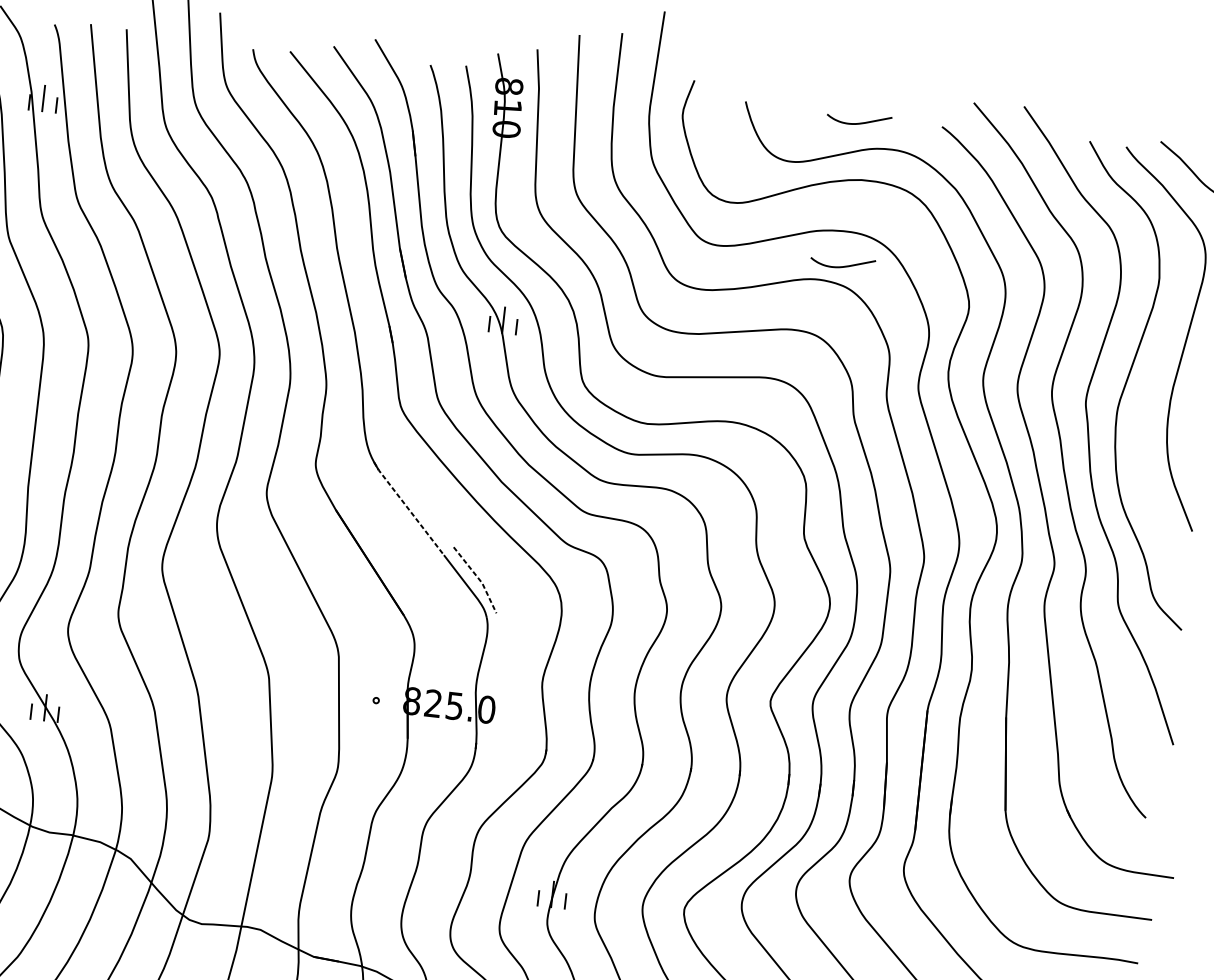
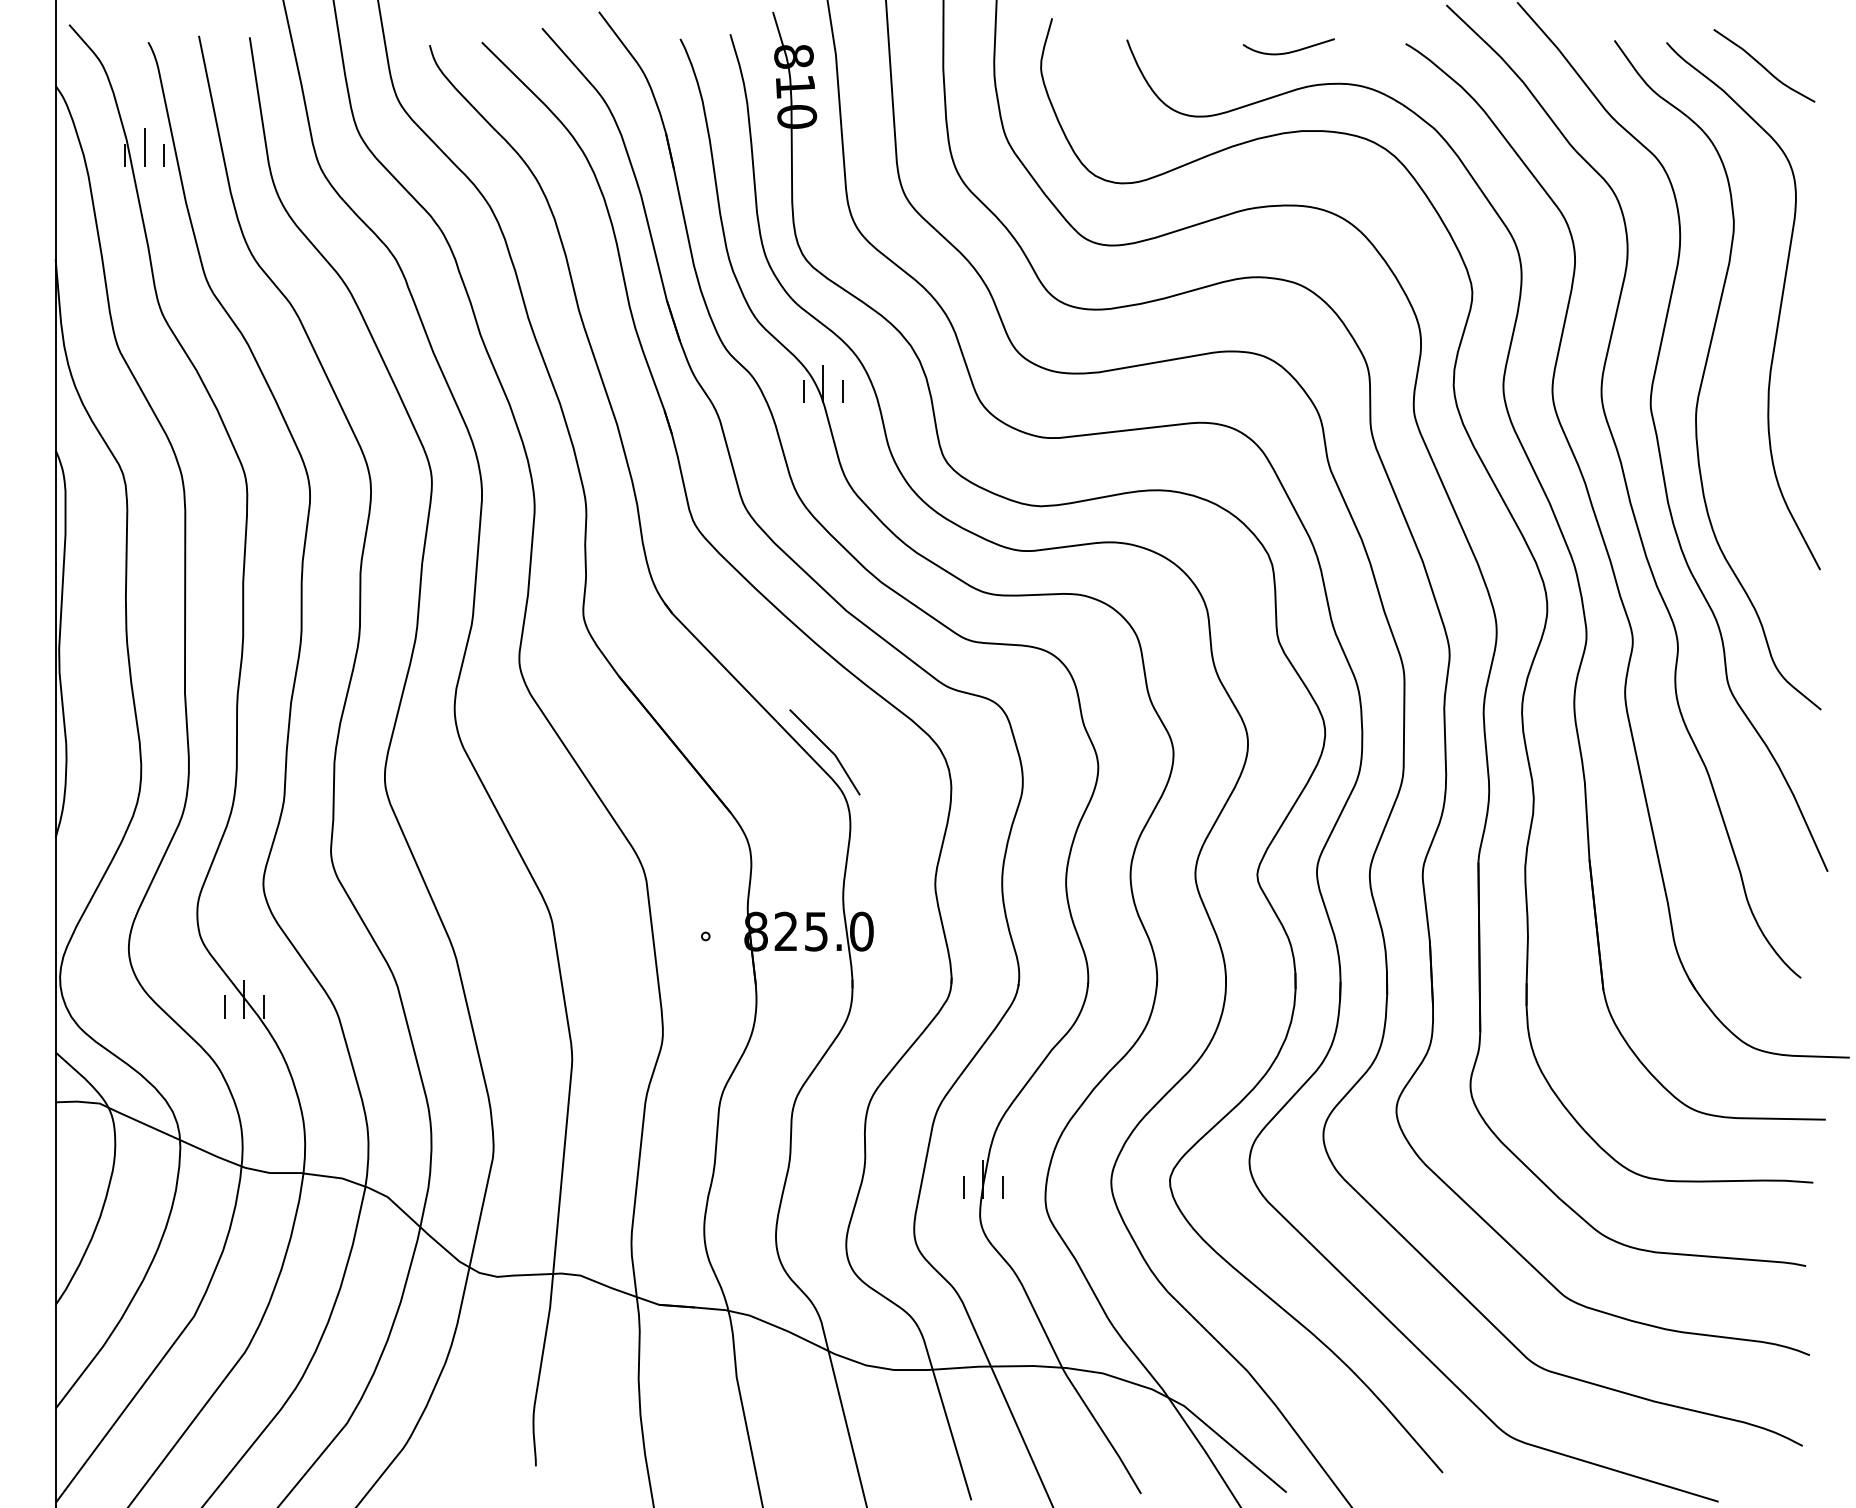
curve: (843, 266) -> (1289, 254), removed
line: (407, 508) -> (719, 662), dashed -> solid
line: (478, 578) -> (829, 749), dashed -> solid

